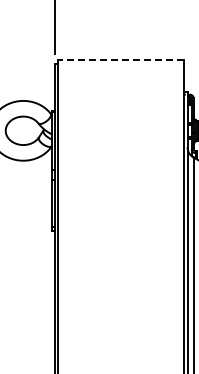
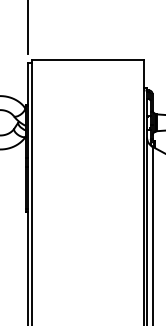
line: (121, 60) -> (88, 59), dashed -> solid

